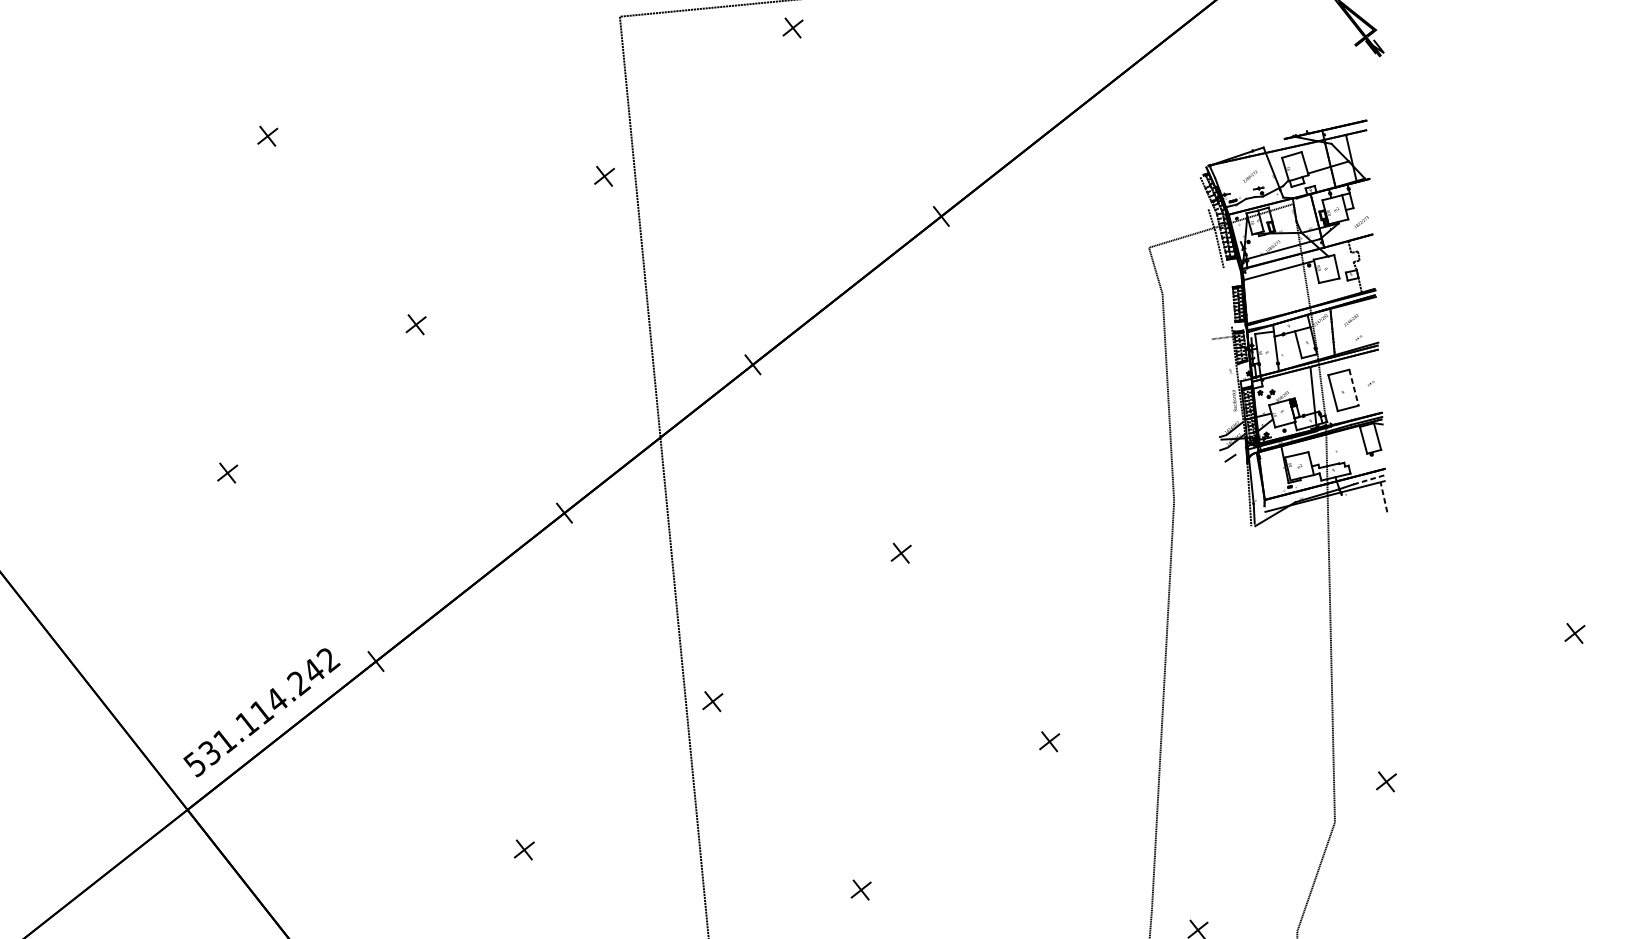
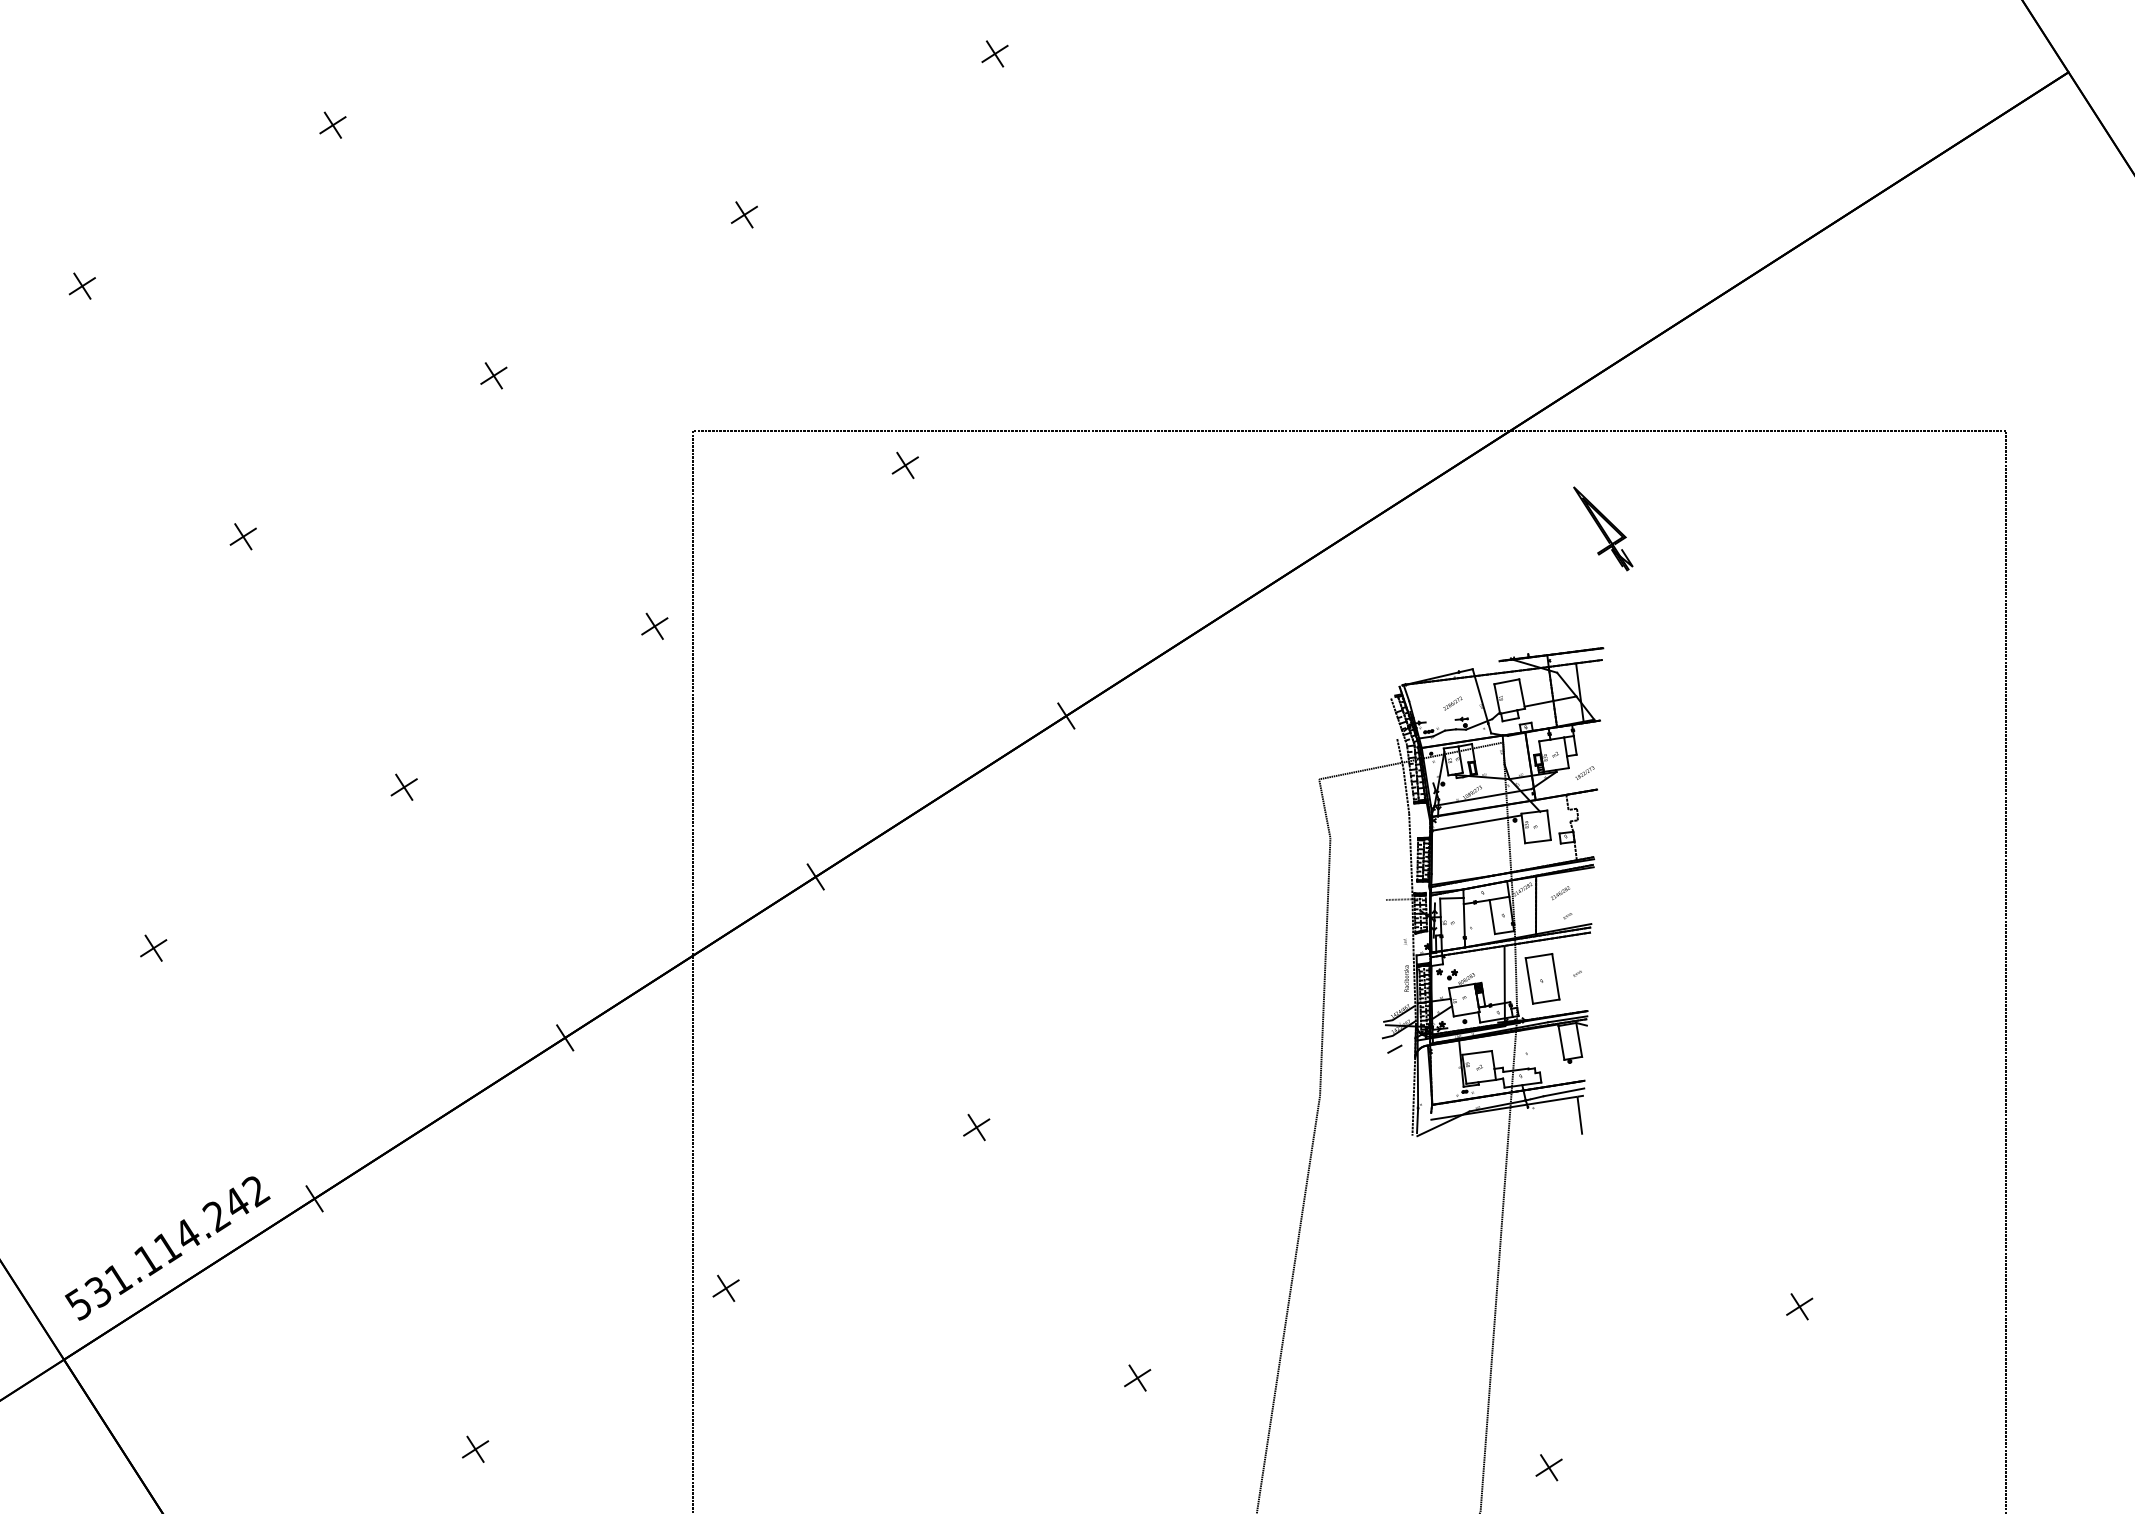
line: (1227, 296) -> (1410, 849), added
line: (1353, 388) -> (1555, 977), dashed -> solid
line: (1369, 479) -> (1563, 1092), dashed -> solid
line: (1383, 497) -> (1579, 1115), dashed -> solid

